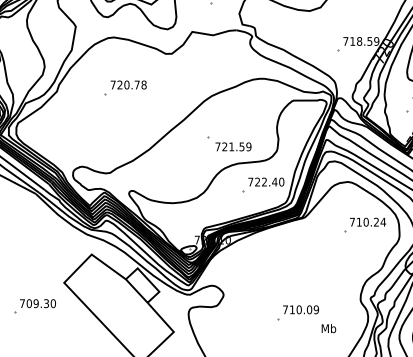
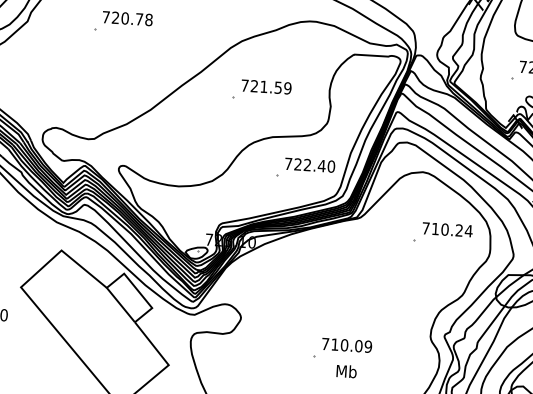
text: (233, 146) -> (266, 86), moved
text: (328, 328) -> (346, 371), moved

